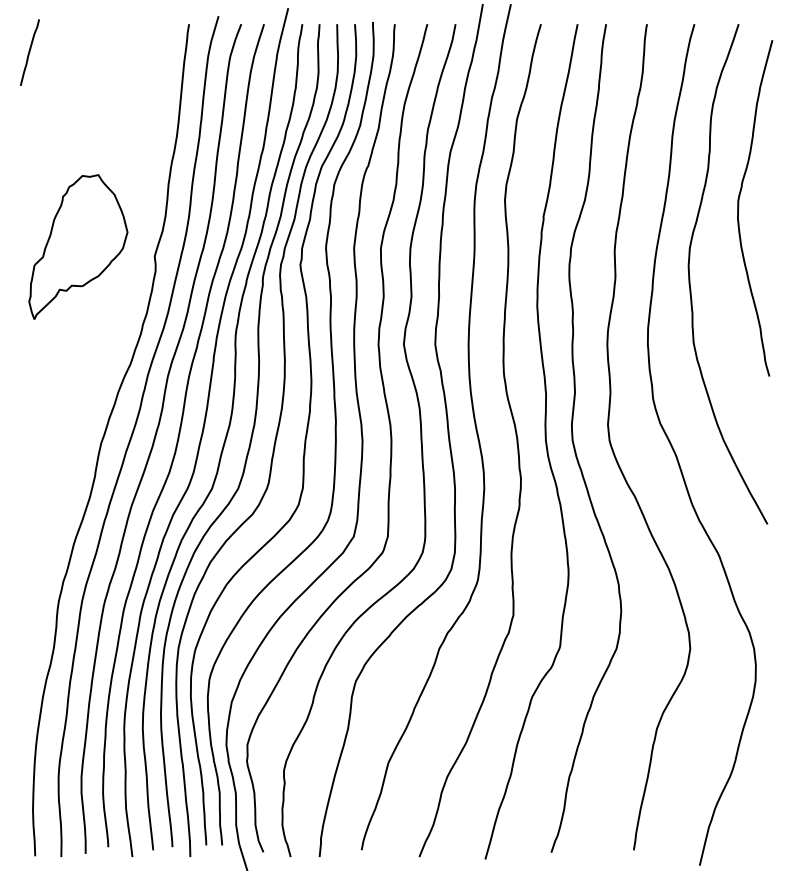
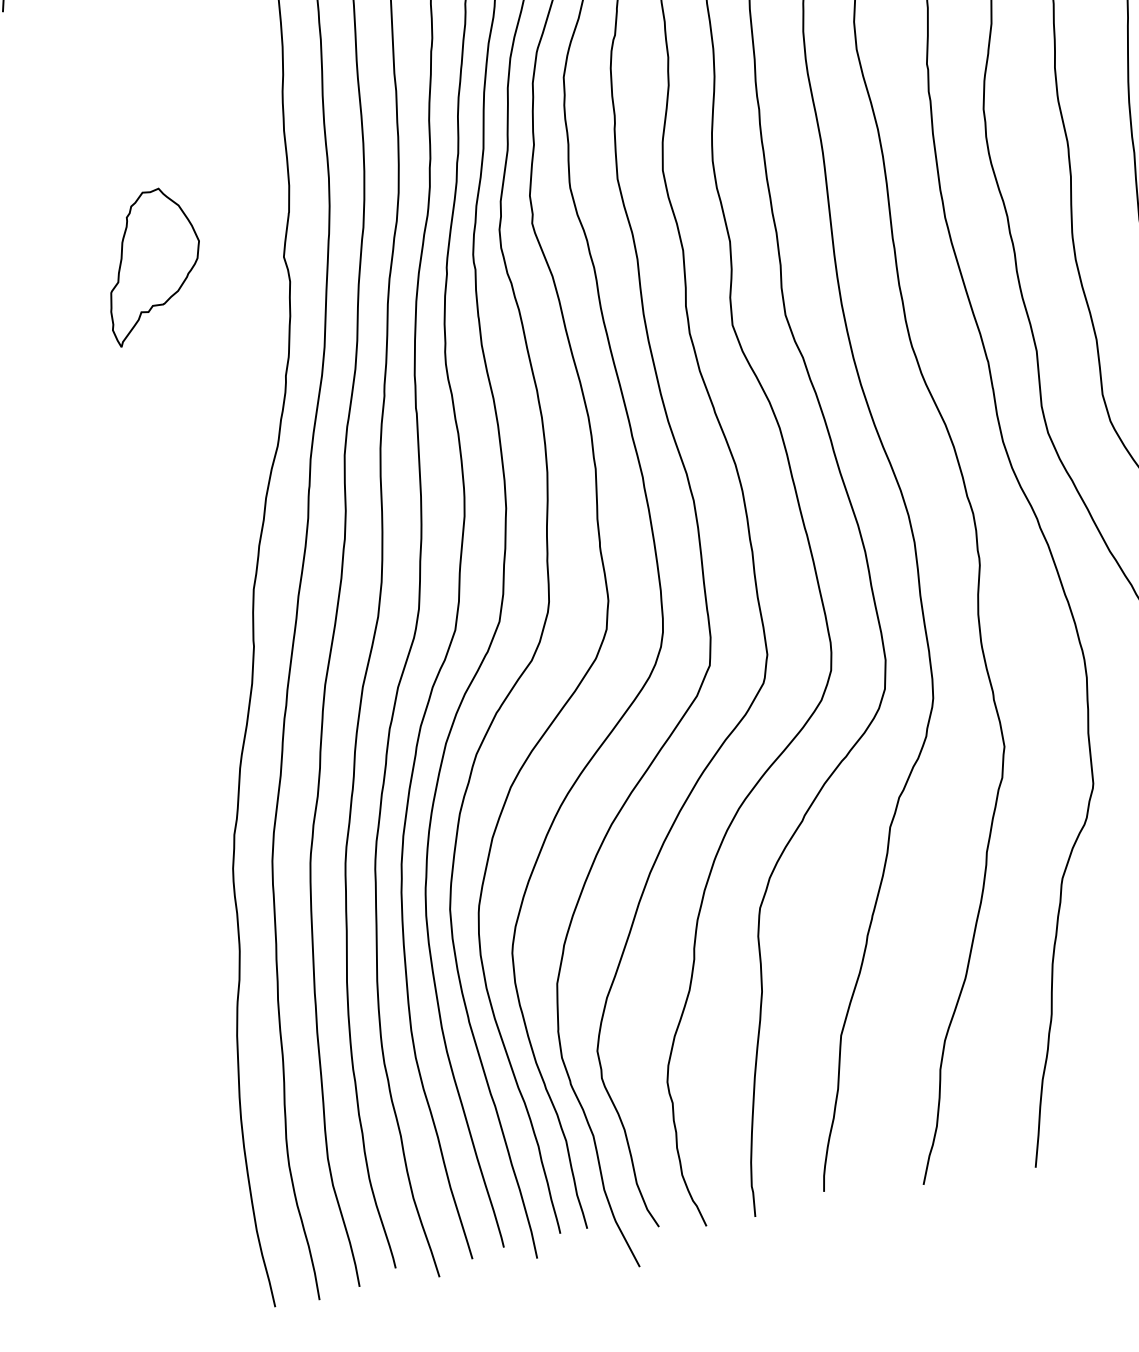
part: (78, 246) -> (152, 264), size x0.6

